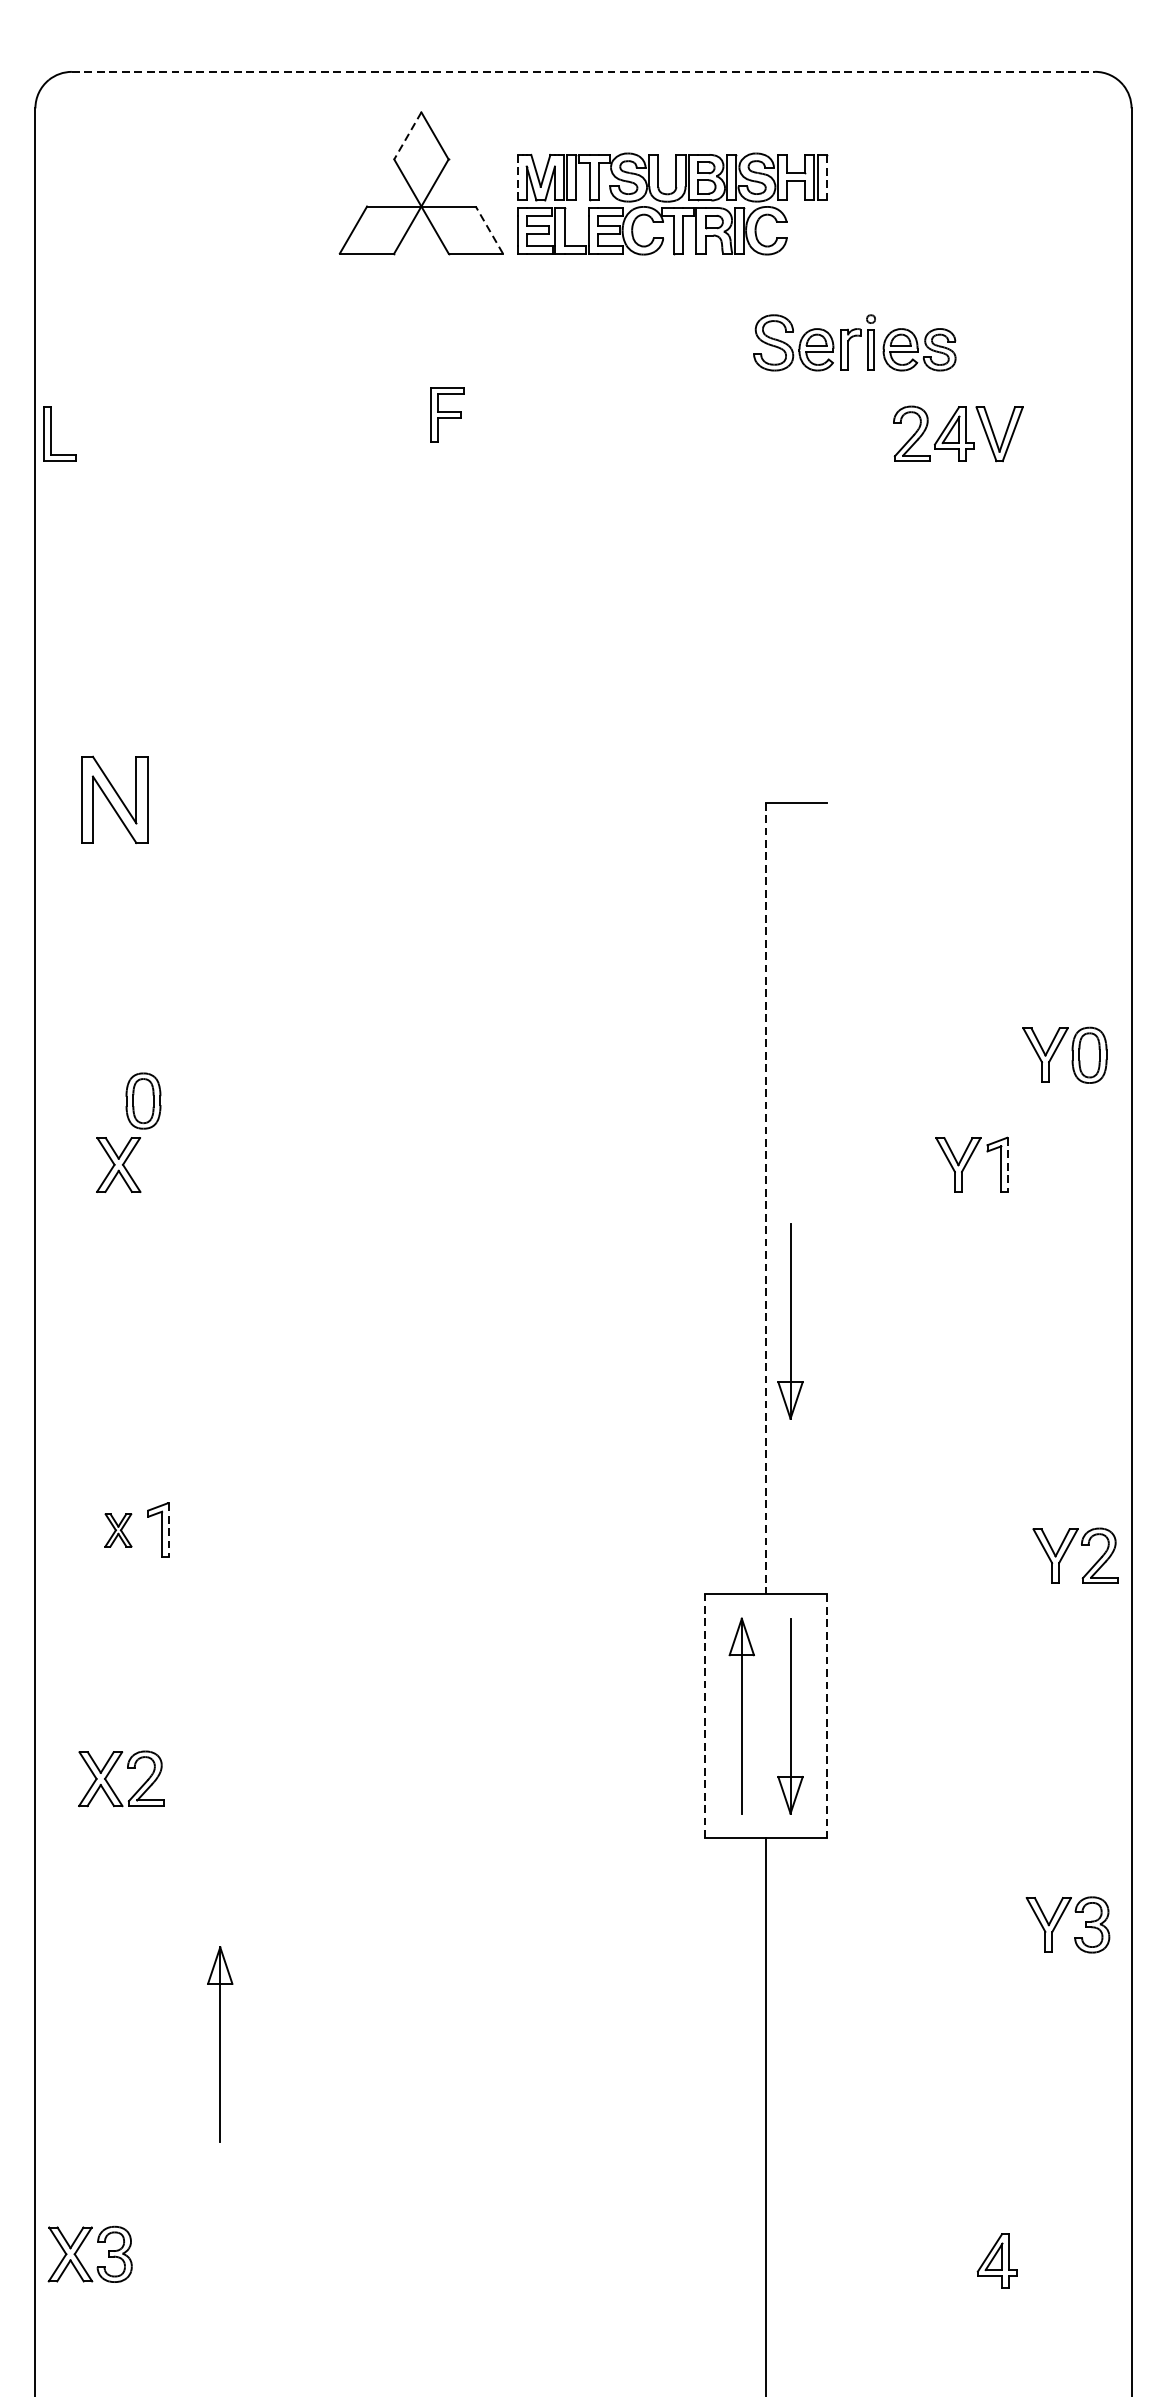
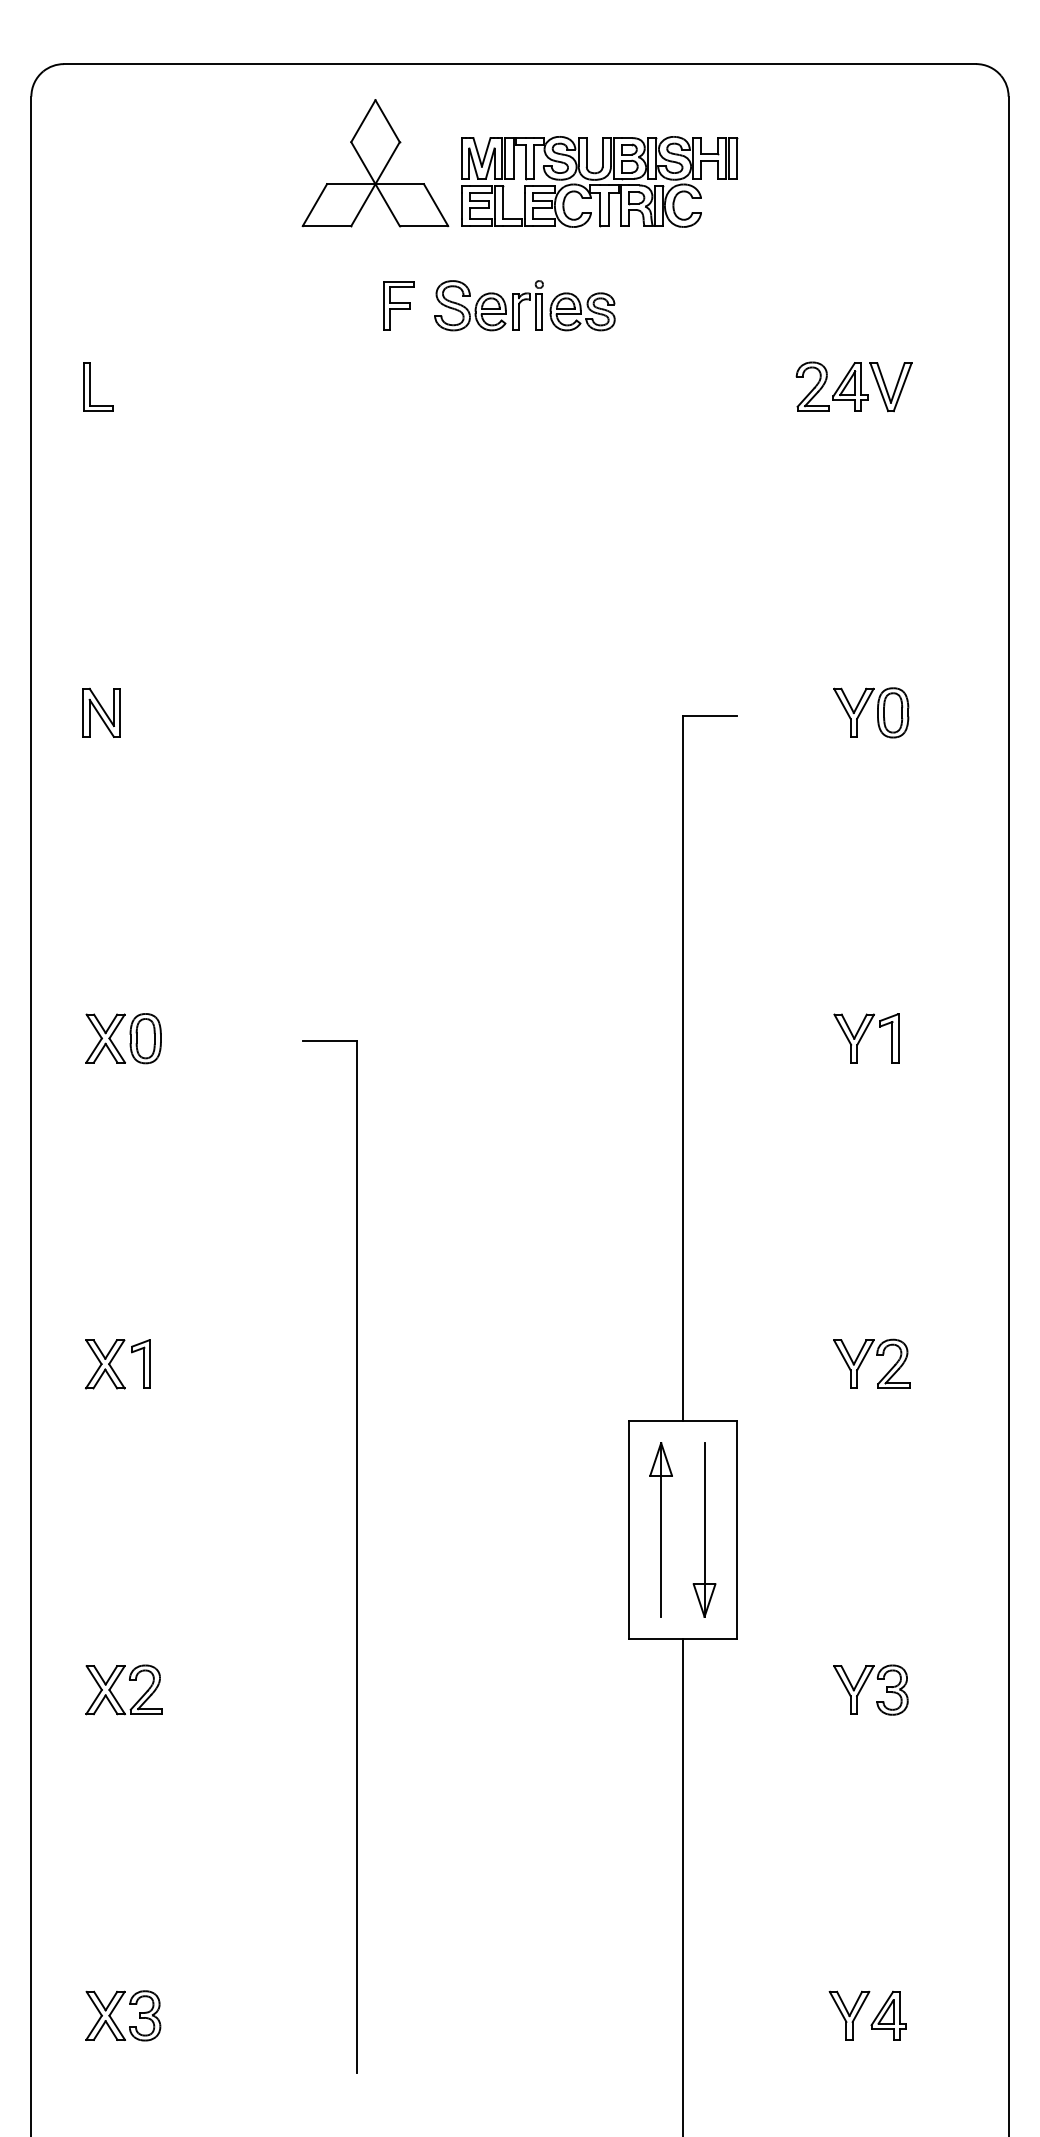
line: (584, 72) -> (520, 64), dashed -> solid
line: (407, 136) -> (363, 121), dashed -> solid
line: (827, 176) -> (737, 157), dashed -> solid
line: (517, 177) -> (461, 158), dashed -> solid
line: (488, 229) -> (435, 204), dashed -> solid
part: (854, 342) -> (524, 305), moved
part: (447, 414) -> (398, 305), moved
part: (51, 433) -> (90, 386), moved
part: (114, 799) -> (101, 712), size x0.62
part: (1065, 1054) -> (871, 712), moved
part: (143, 1100) -> (145, 1038), moved
line: (1008, 1165) -> (898, 1039), dashed -> solid
line: (765, 1198) -> (682, 1068), dashed -> solid
part: (790, 1320) -> (704, 1177), removed
part: (118, 1530) -> (105, 1364), size x1.67
line: (169, 1530) -> (150, 1364), dashed -> solid
part: (1067, 1550) -> (864, 1359), moved
line: (705, 1715) -> (628, 1529), dashed -> solid
line: (827, 1715) -> (737, 1529), dashed -> solid
part: (400, 1745) -> (356, 1556), added
part: (110, 1772) -> (114, 1684), moved
part: (1059, 1920) -> (863, 1686), moved
part: (219, 2044) -> (195, 1822), removed
part: (81, 2246) -> (115, 2008), moved
part: (953, 2260) -> (849, 2015), added

